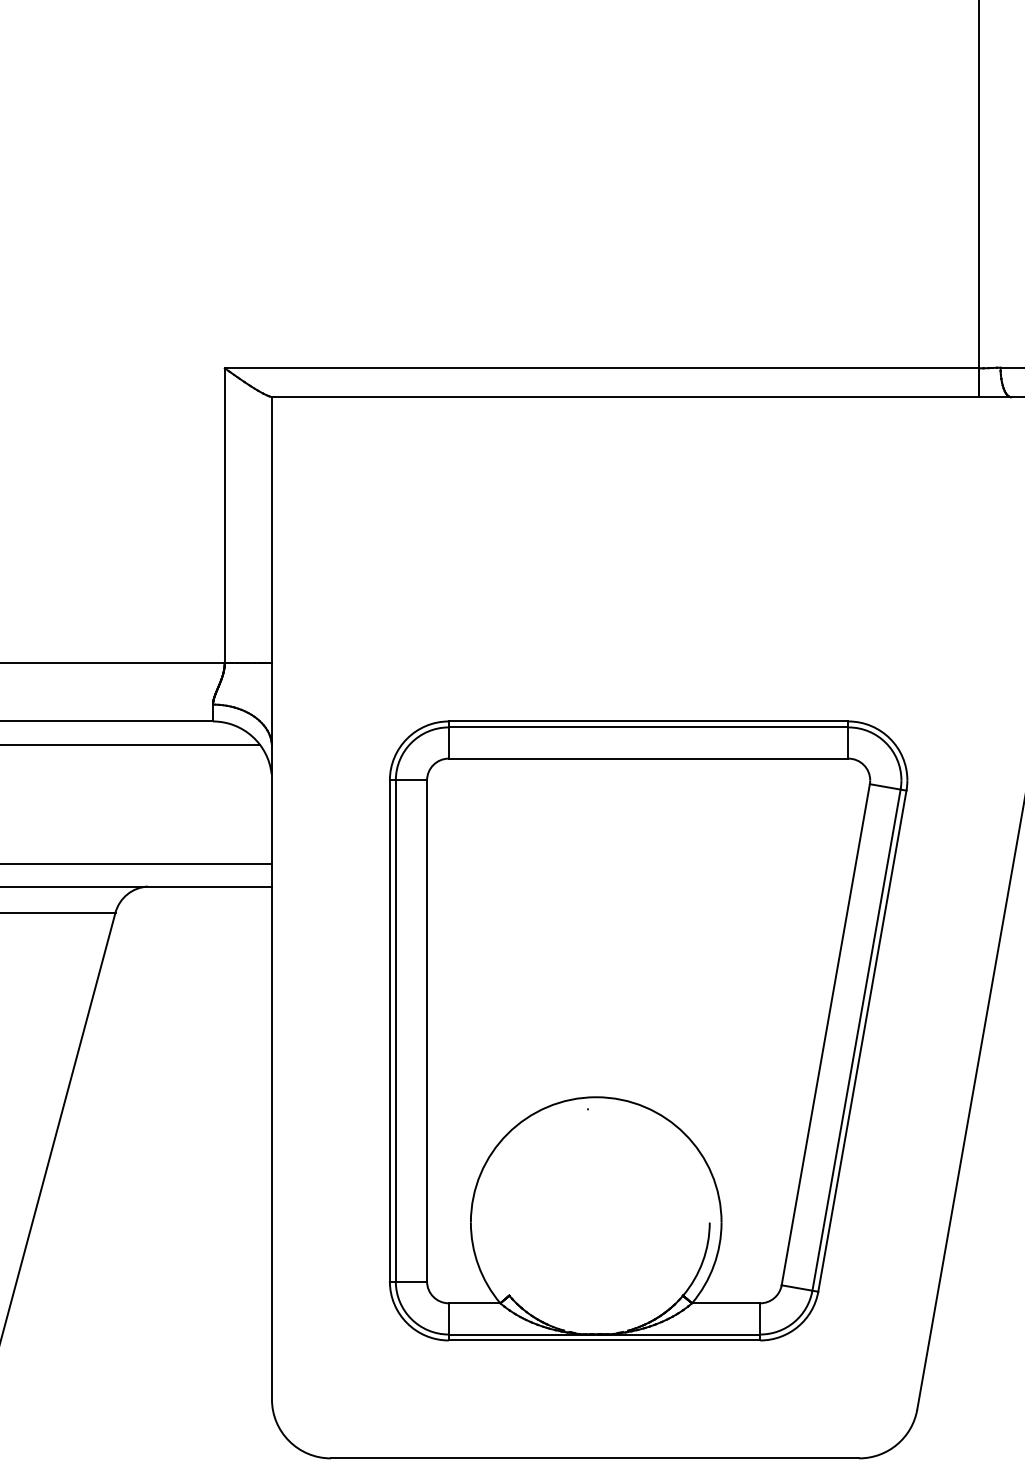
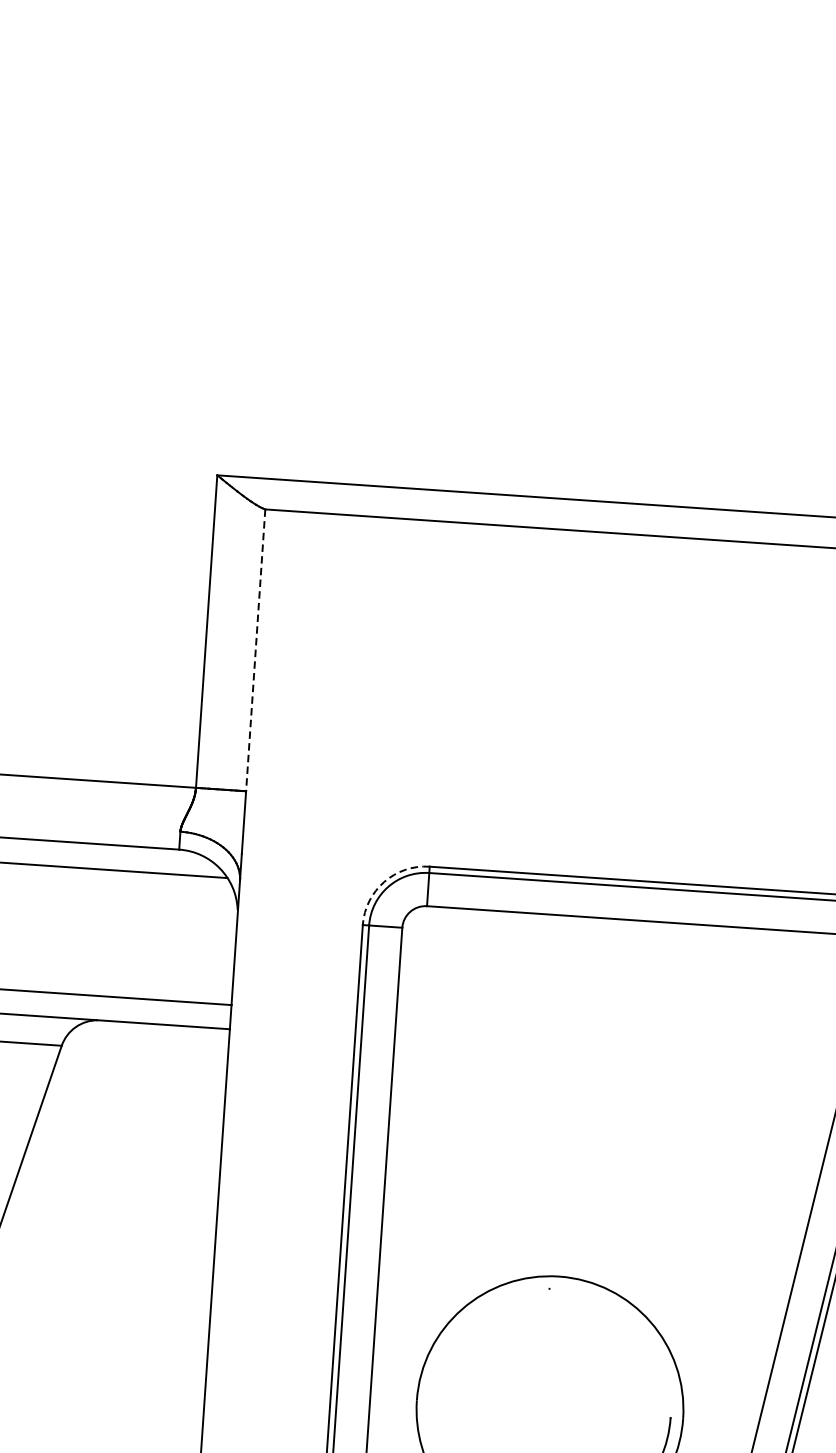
line: (271, 529) -> (255, 649), solid -> dashed
arc: (407, 738) -> (384, 881), solid -> dashed

